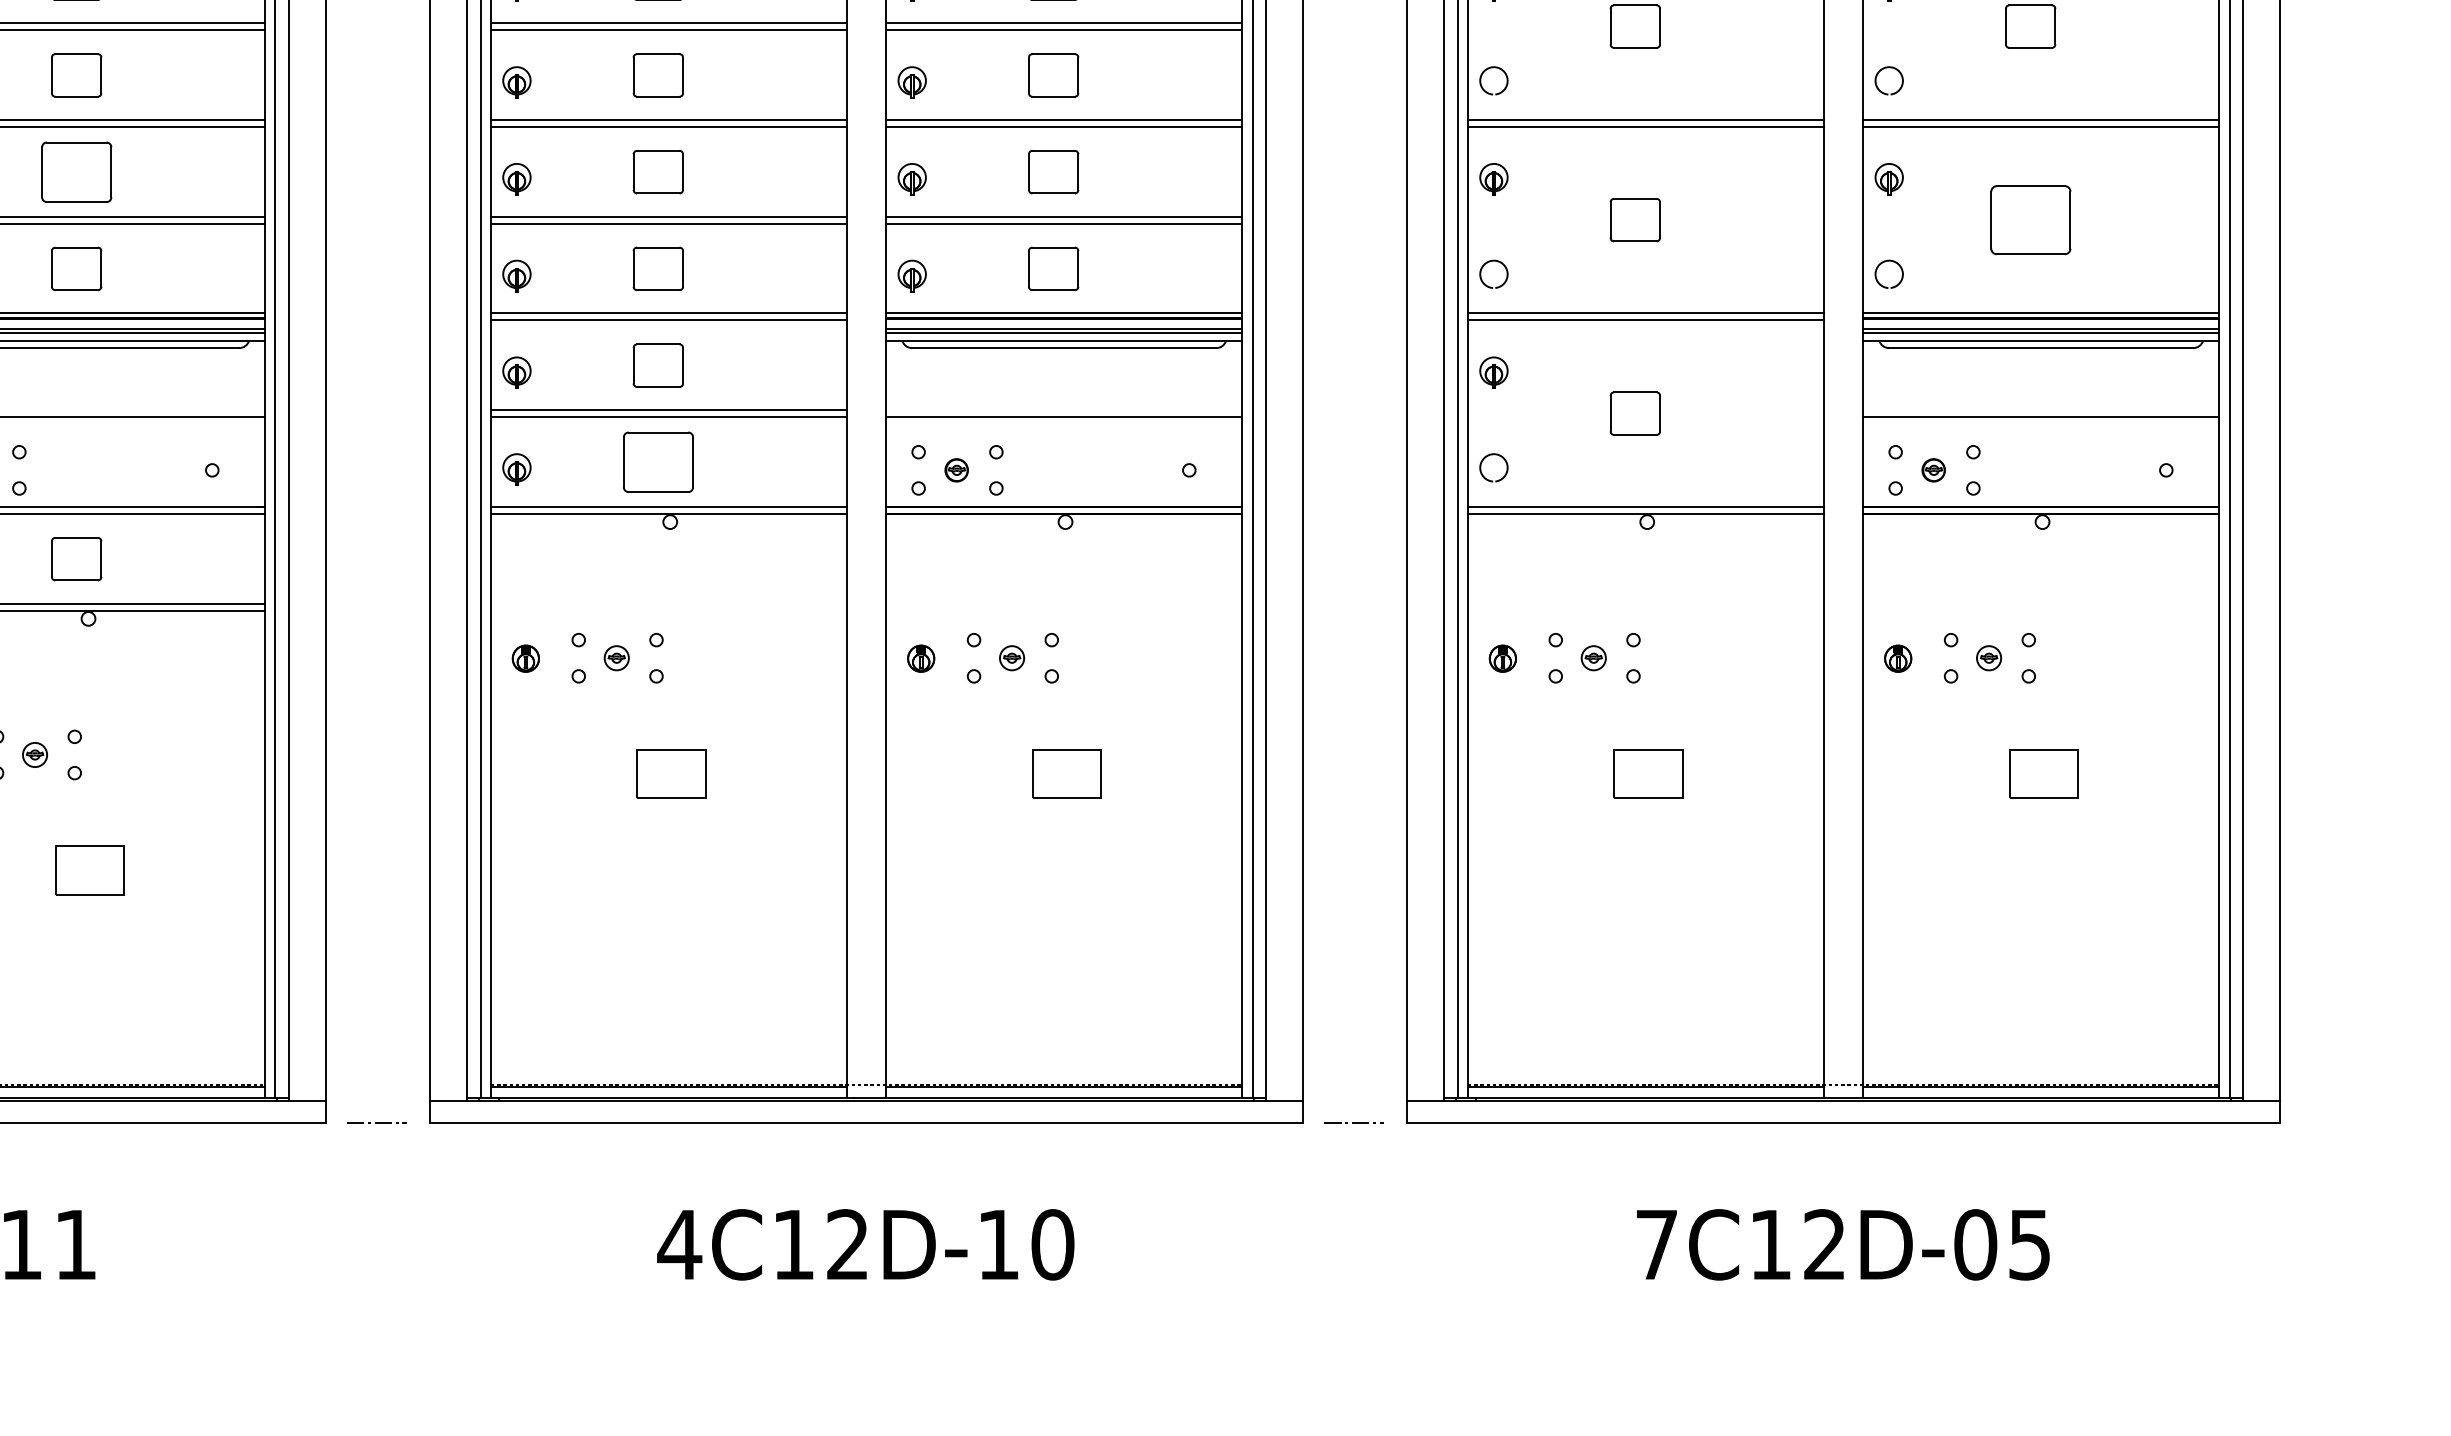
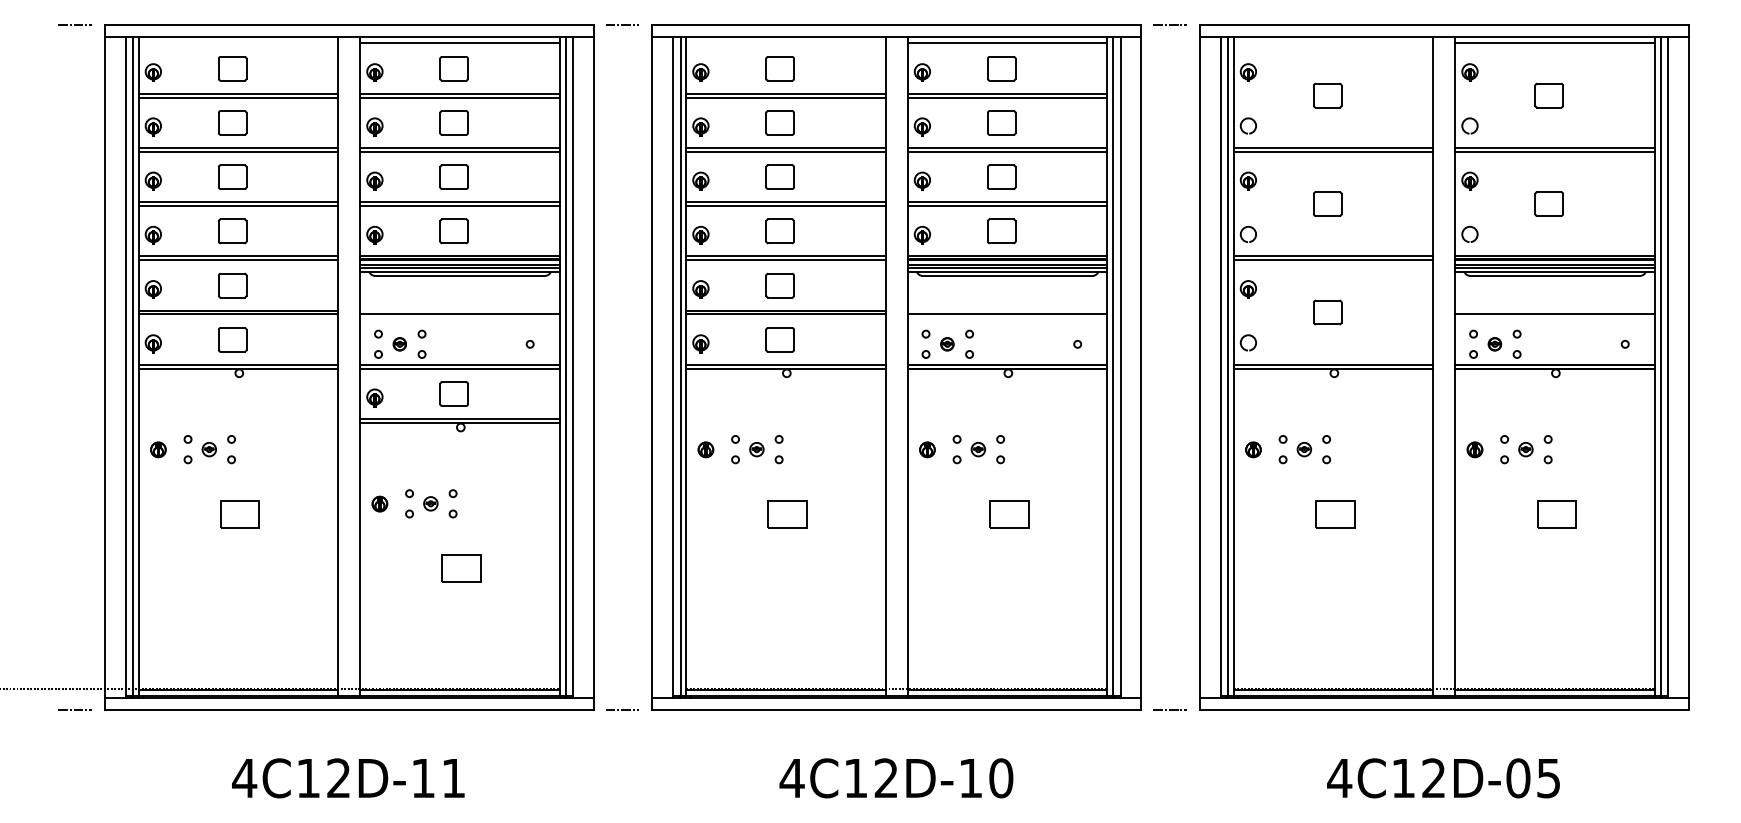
part: (75, 170) -> (453, 176), size x0.71
part: (2029, 219) -> (1548, 203), size x0.62
part: (657, 461) -> (779, 339), size x0.71
text: (1656, 1245) -> (1339, 778), 7C12D-05 -> 4C12D-05

